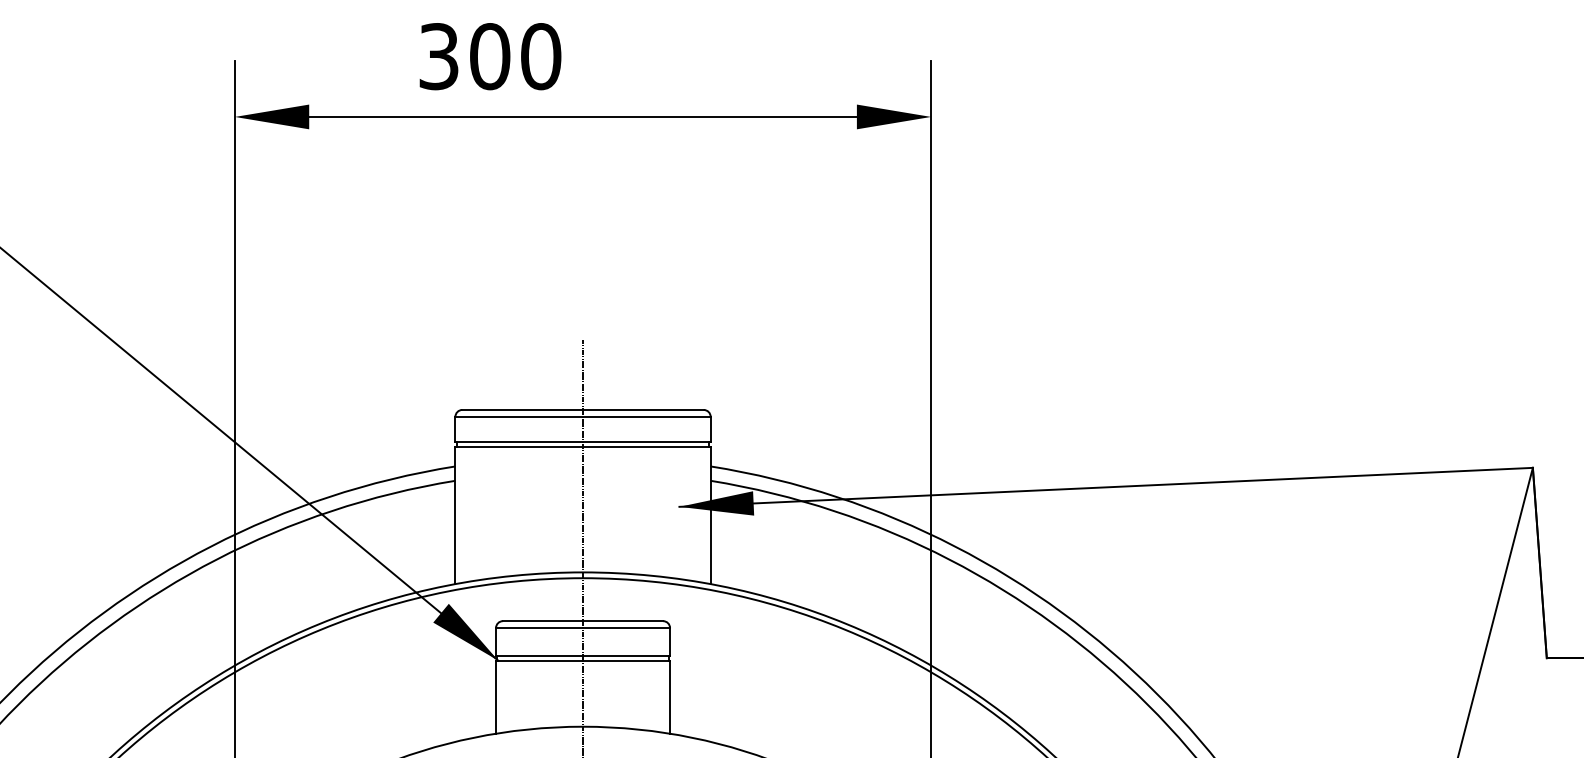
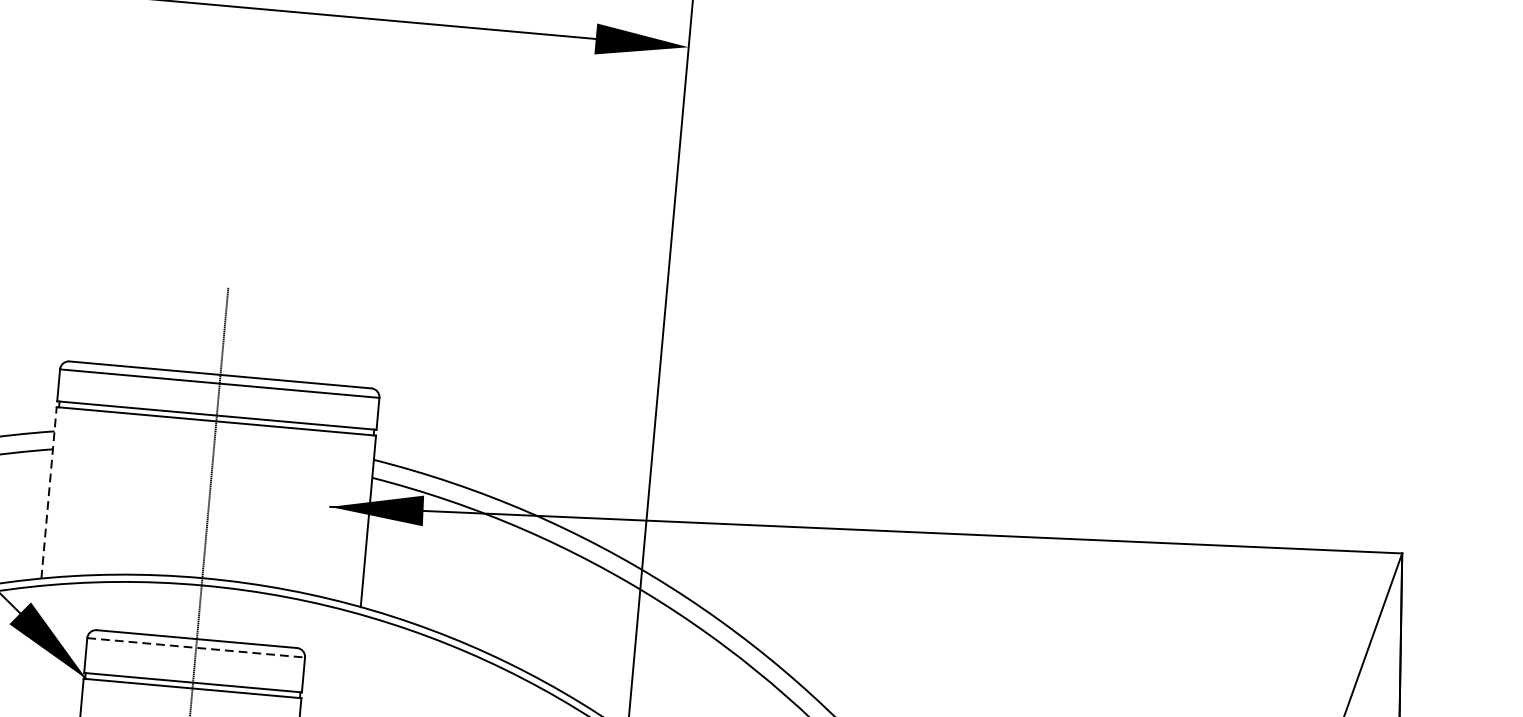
line: (455, 515) -> (49, 492), solid -> dashed
line: (583, 628) -> (196, 648), solid -> dashed

